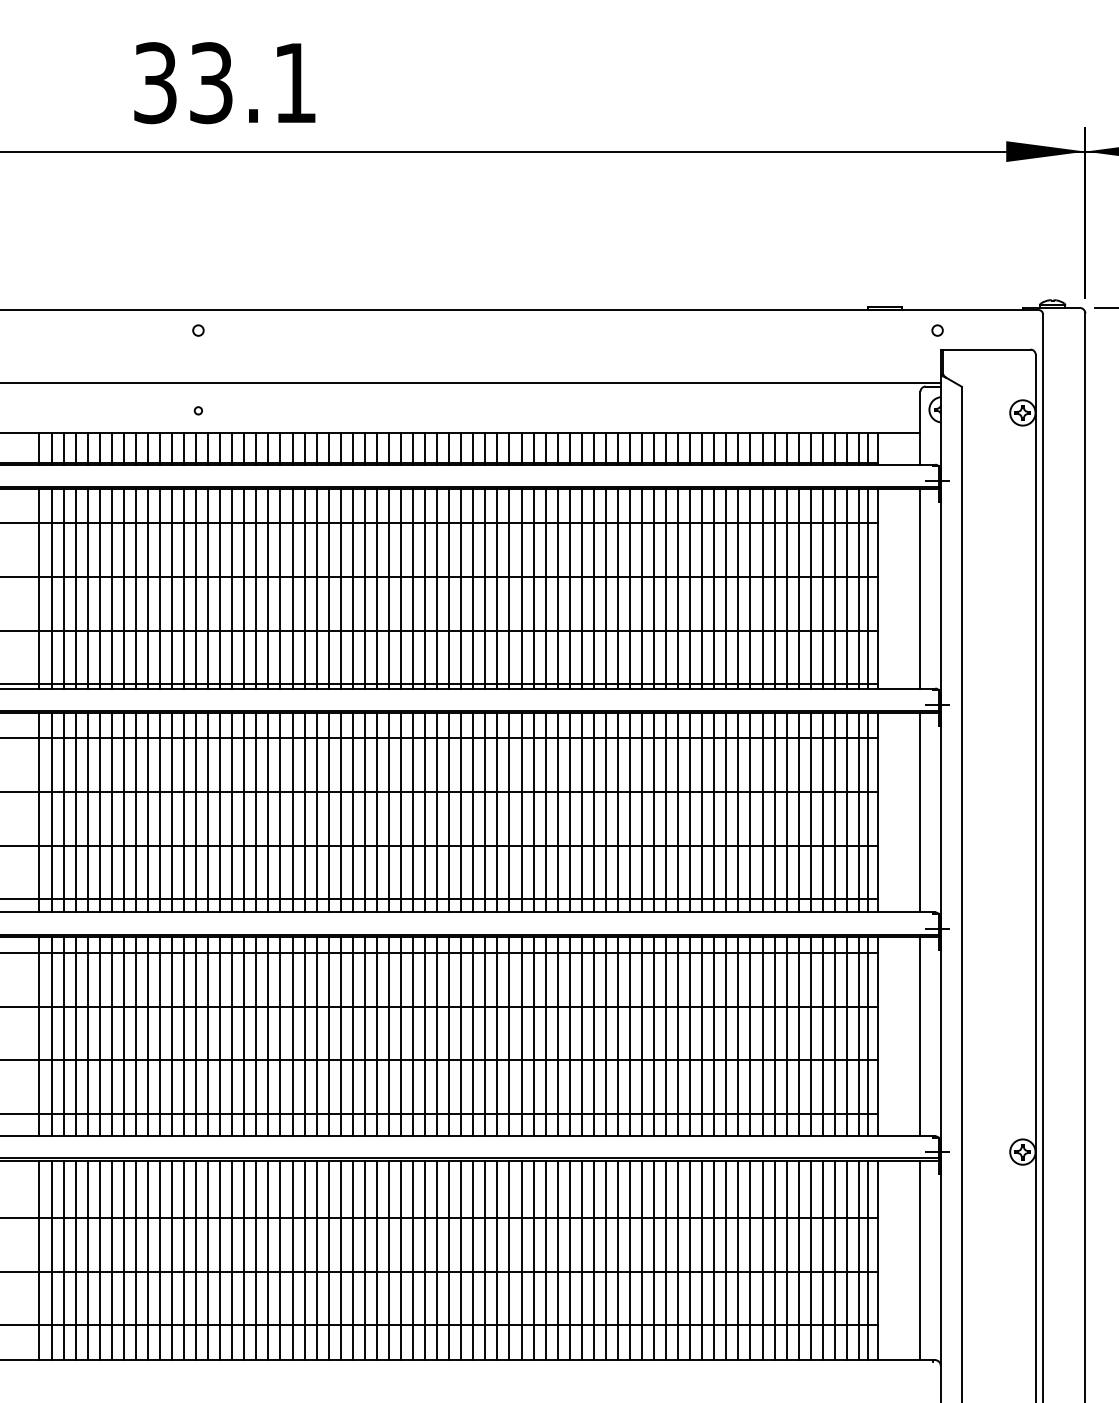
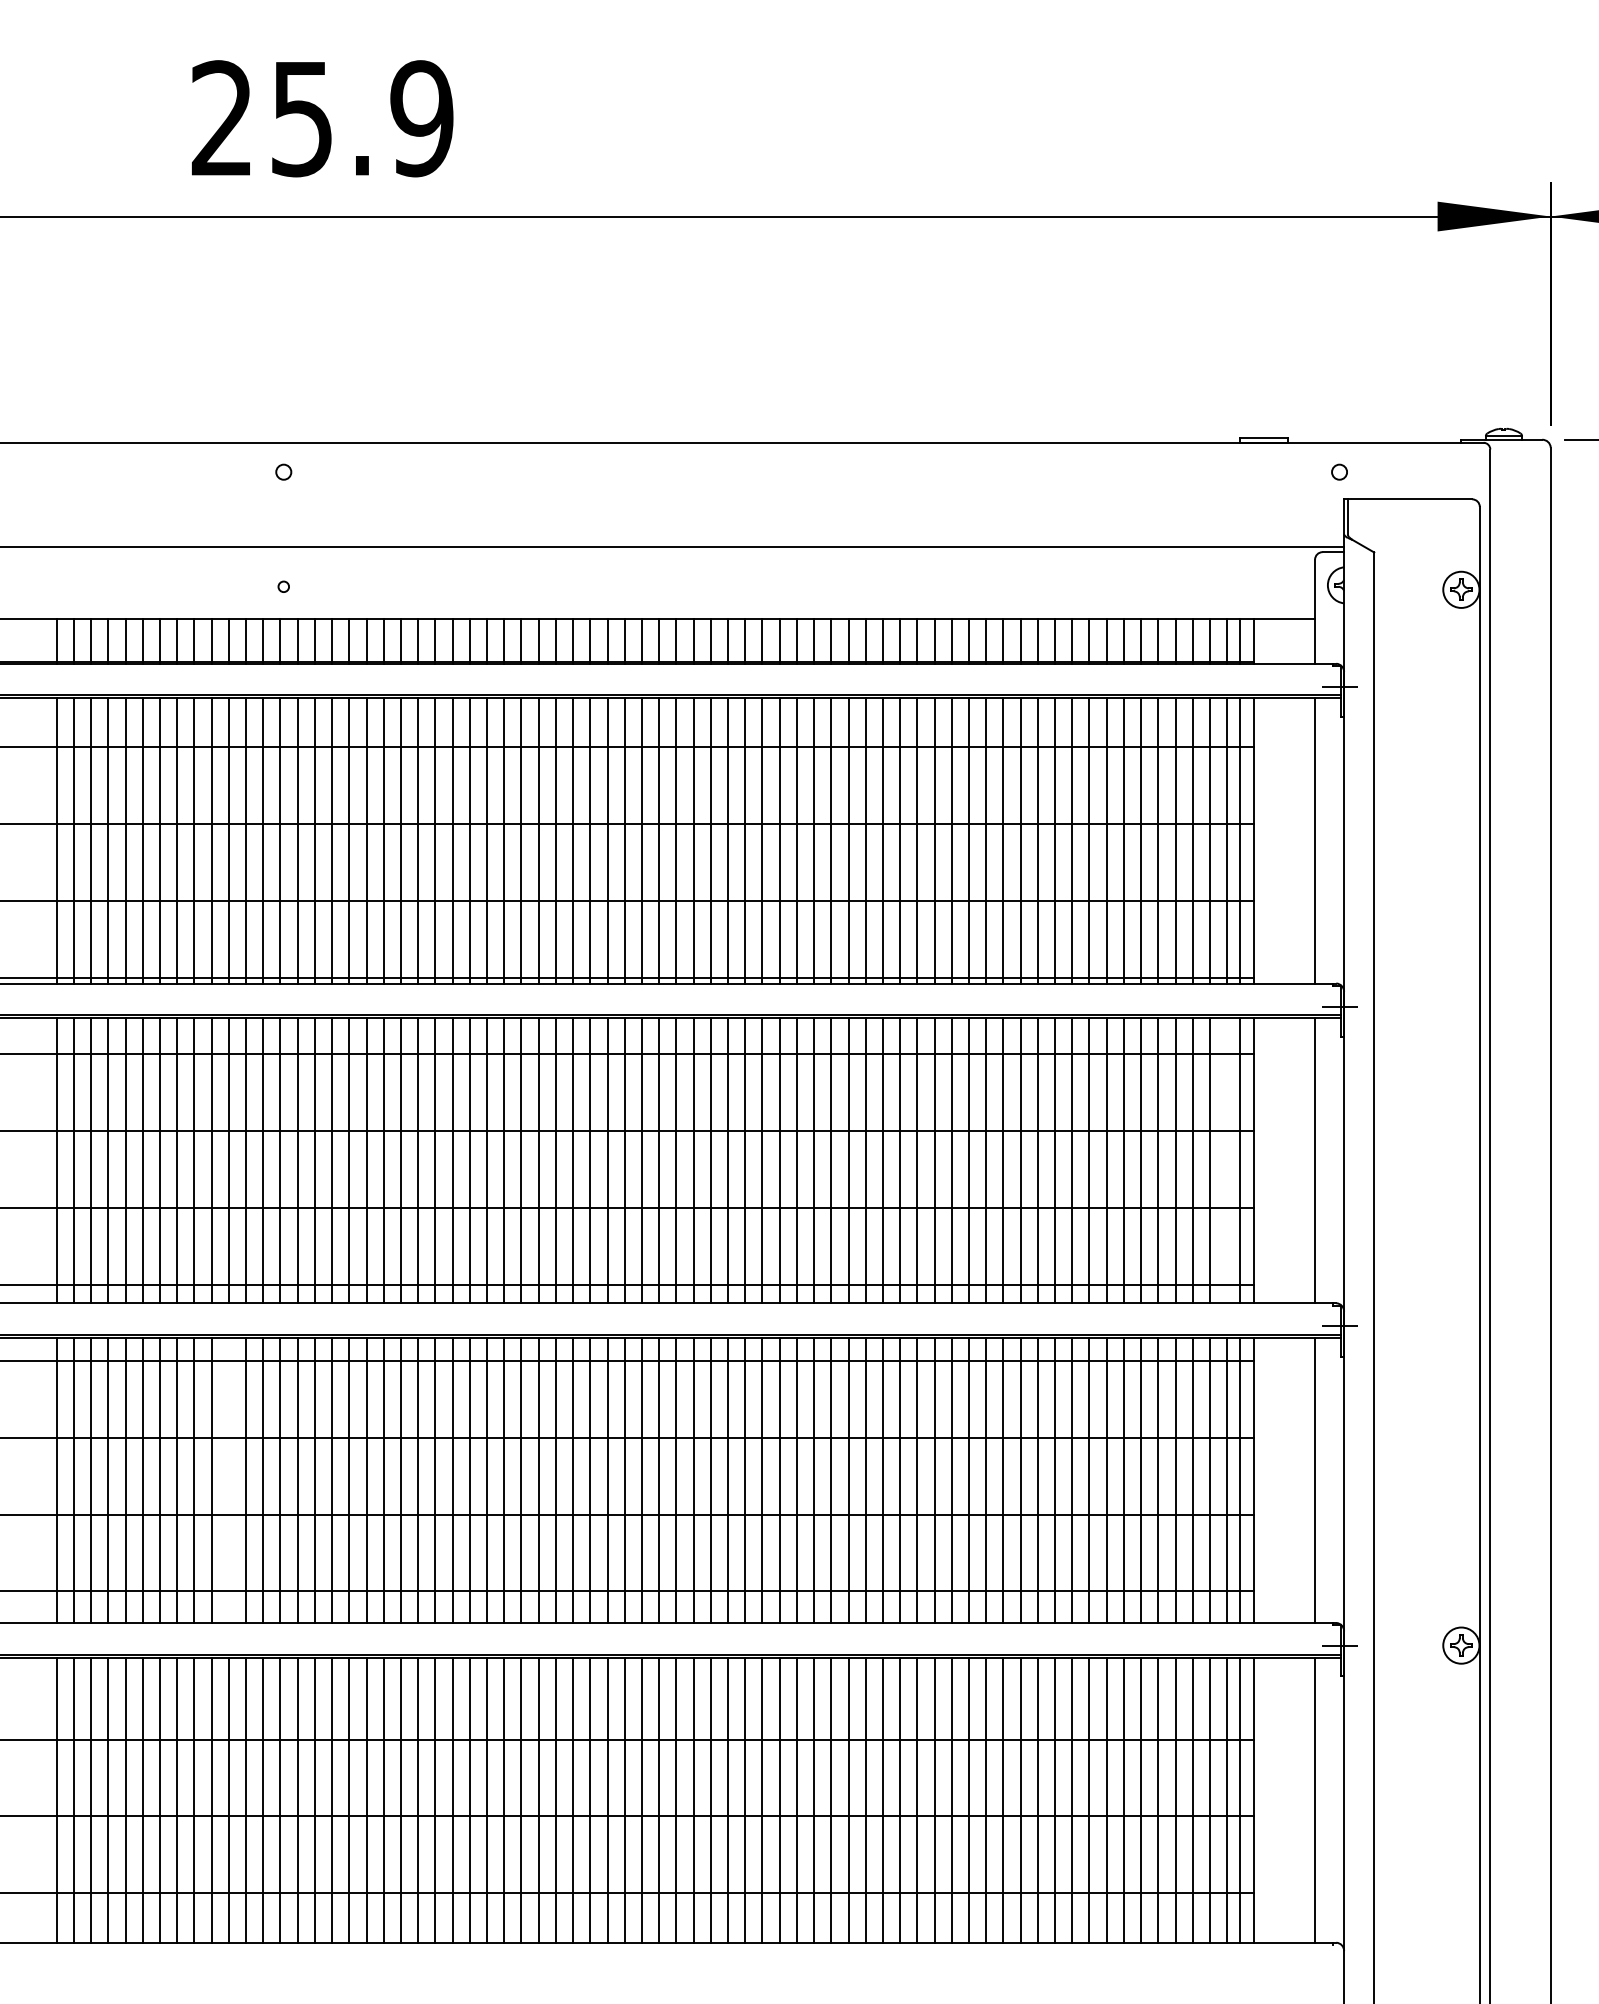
text: (225, 82) -> (322, 118), 33.1 -> 25.9
line: (859, 812) -> (1227, 1160), removed
line: (159, 1036) -> (228, 1480), removed

